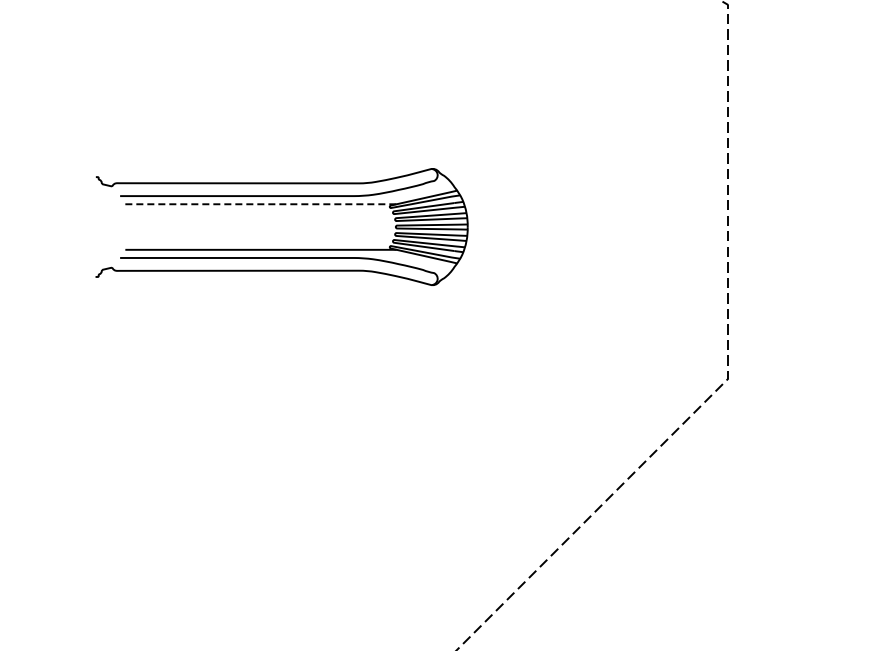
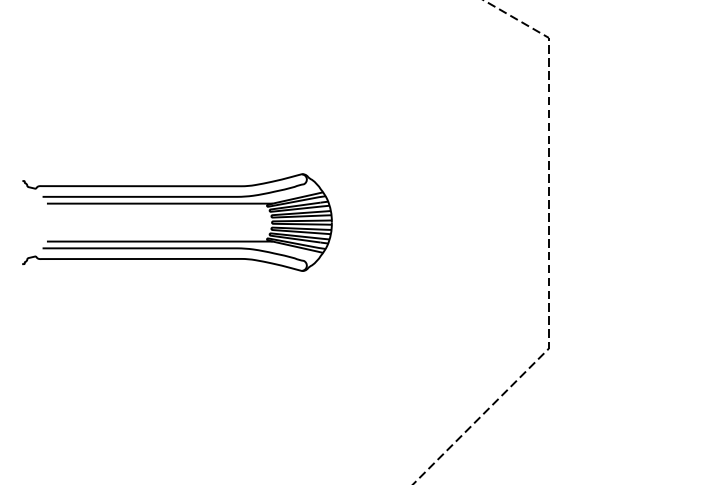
line: (260, 204) -> (159, 203), dashed -> solid

